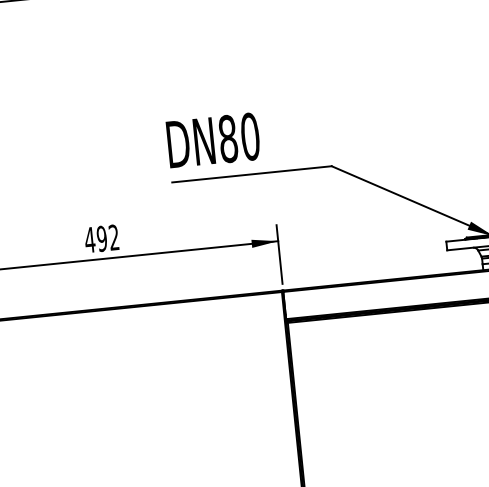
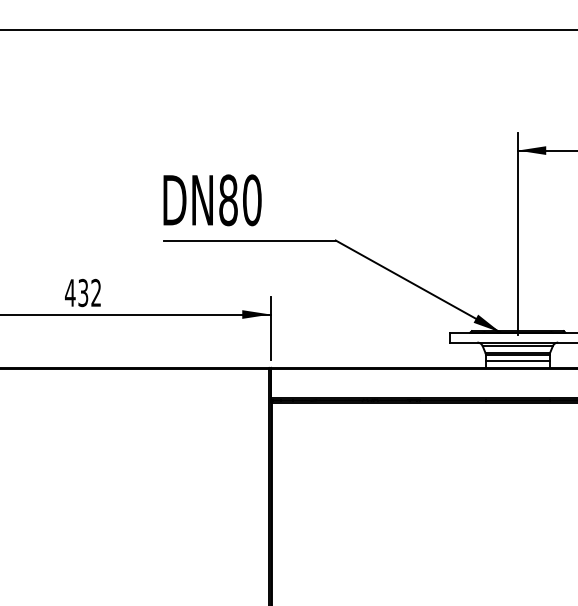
text: (102, 238) -> (83, 292), 492 -> 432

